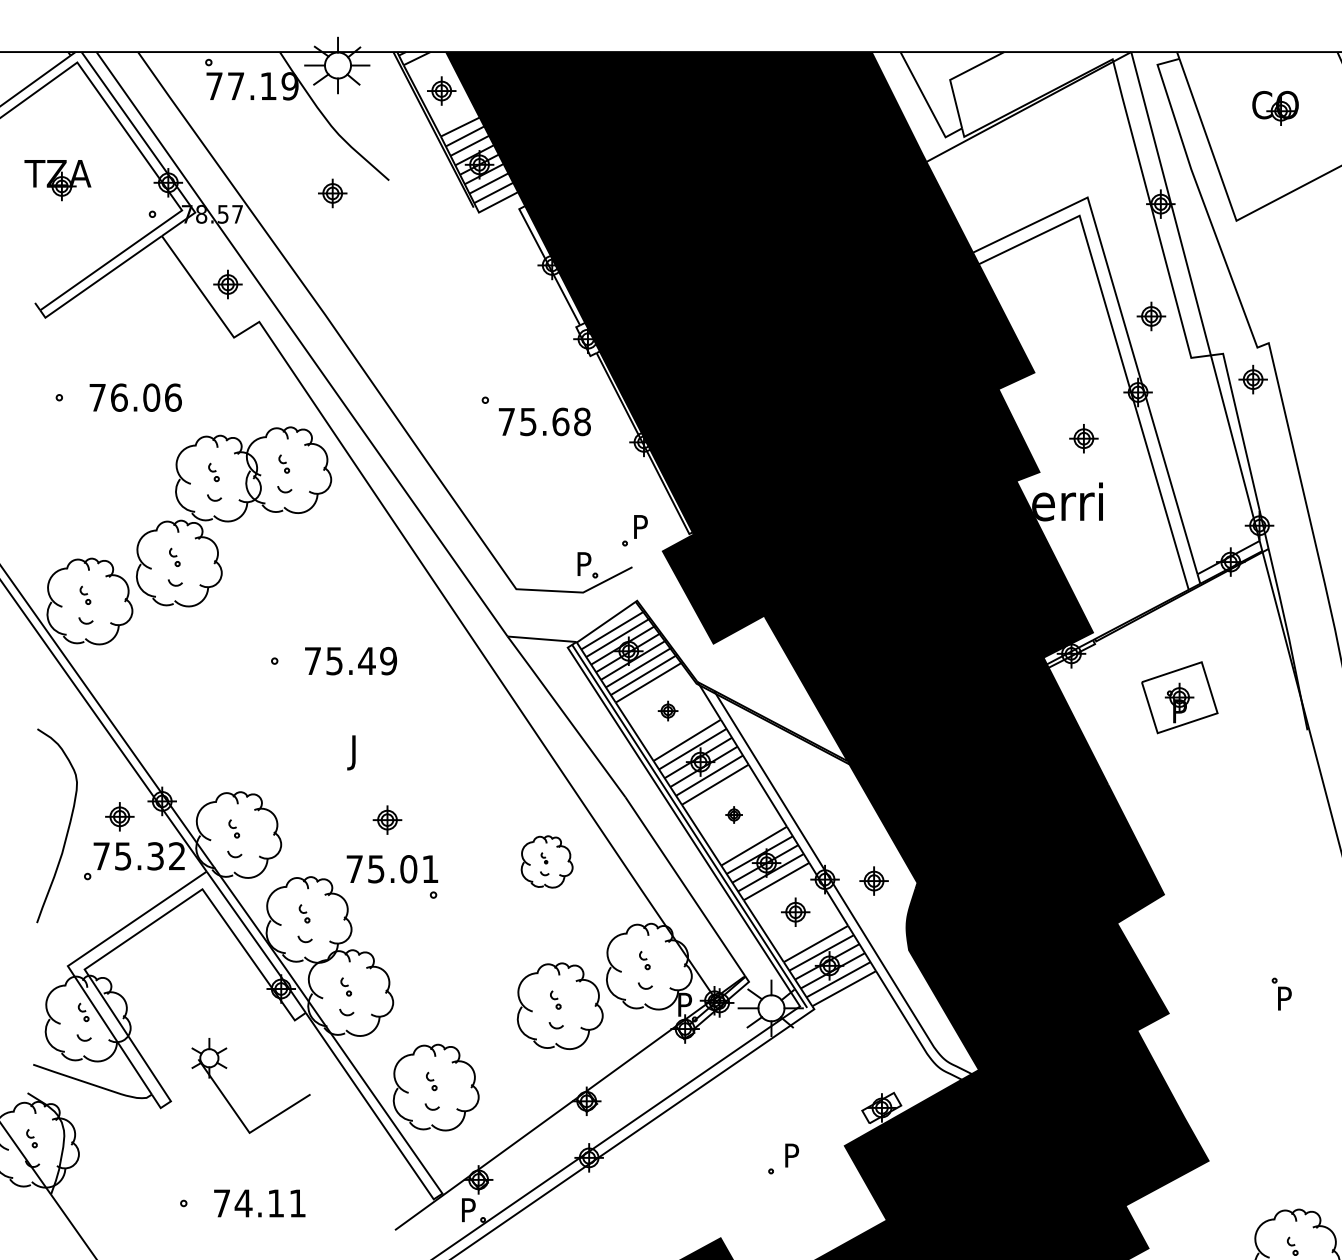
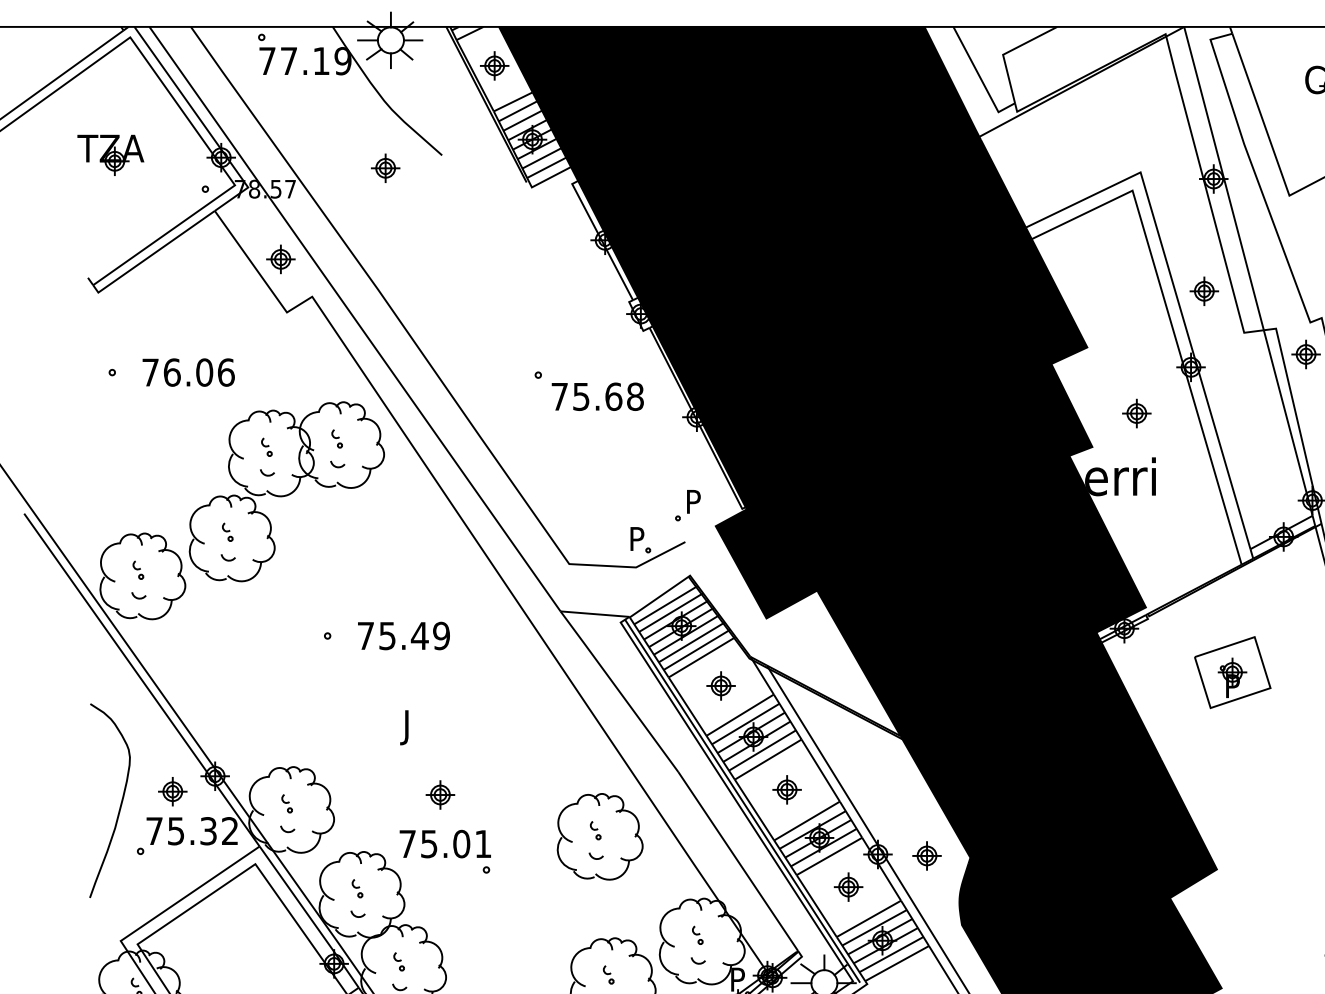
part: (667, 710) -> (720, 685), size x1.43
part: (733, 814) -> (786, 789), size x1.67
part: (546, 861) -> (599, 836), size x1.67

